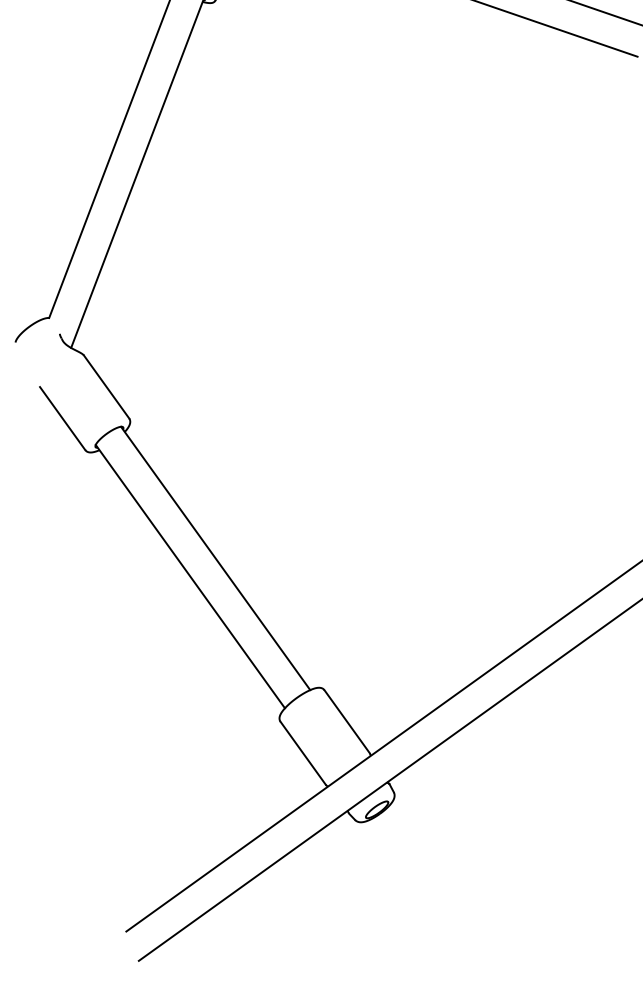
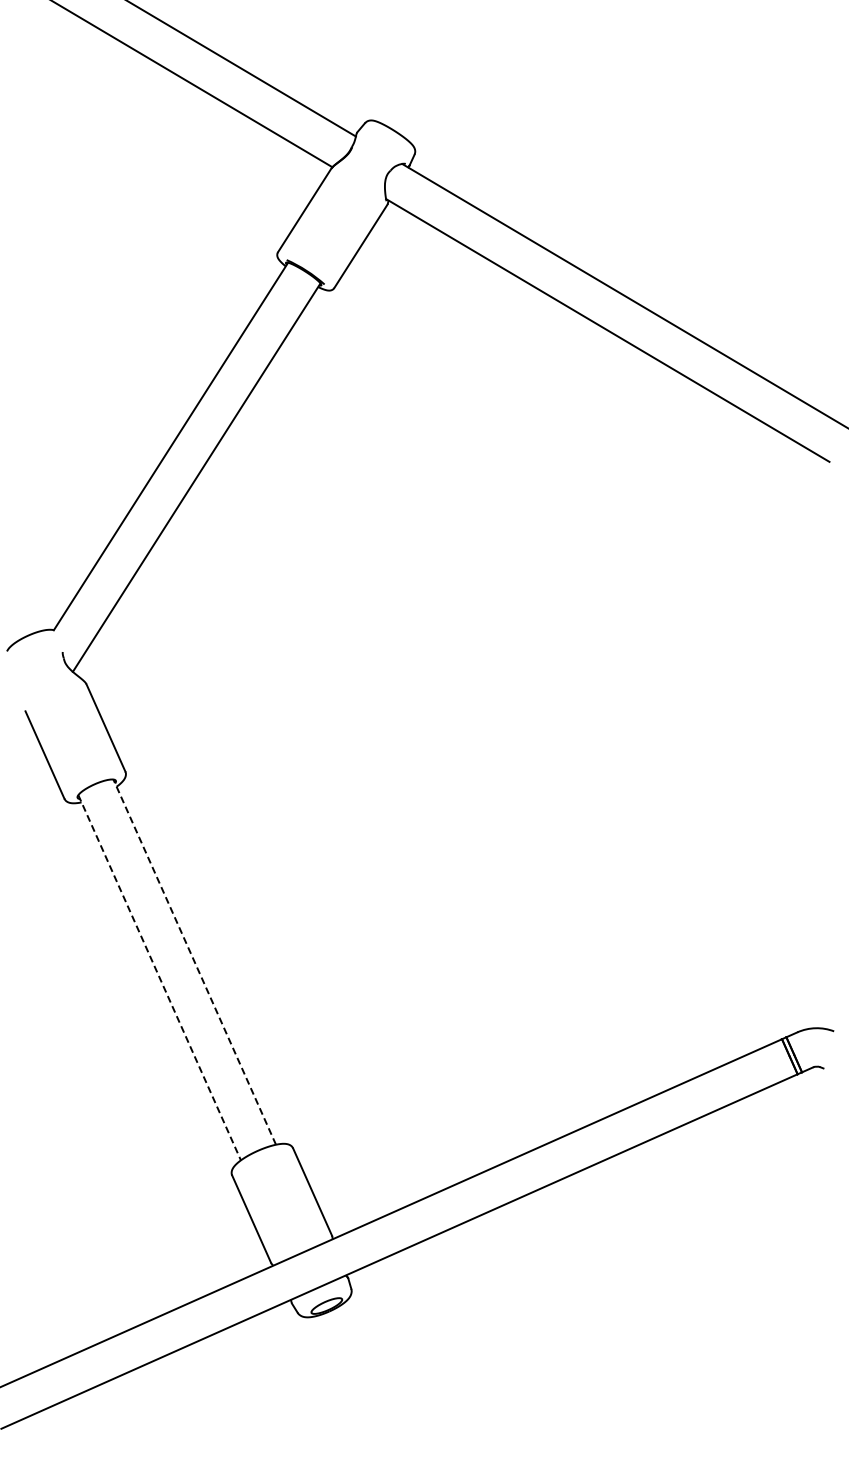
line: (215, 558) -> (194, 962), solid -> dashed
line: (190, 576) -> (159, 977), solid -> dashed

